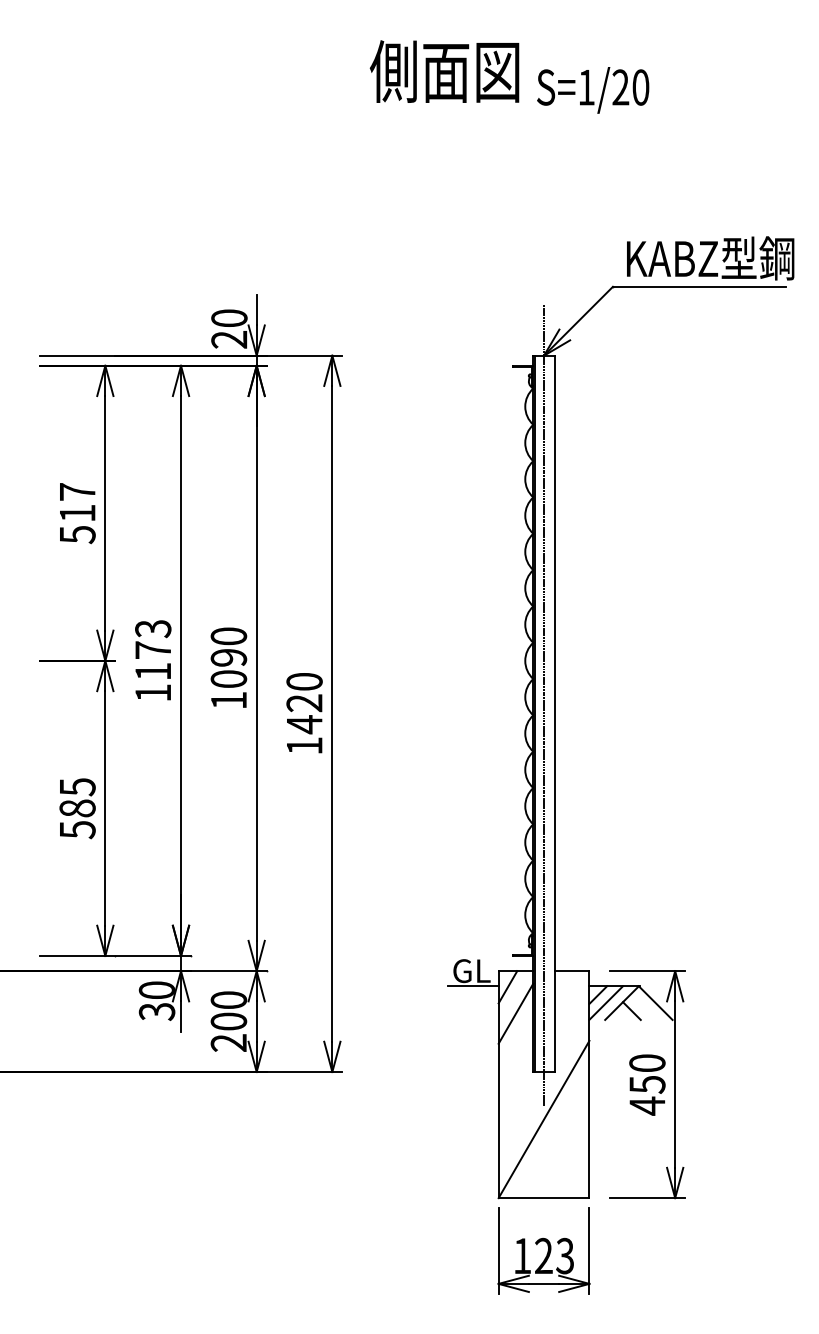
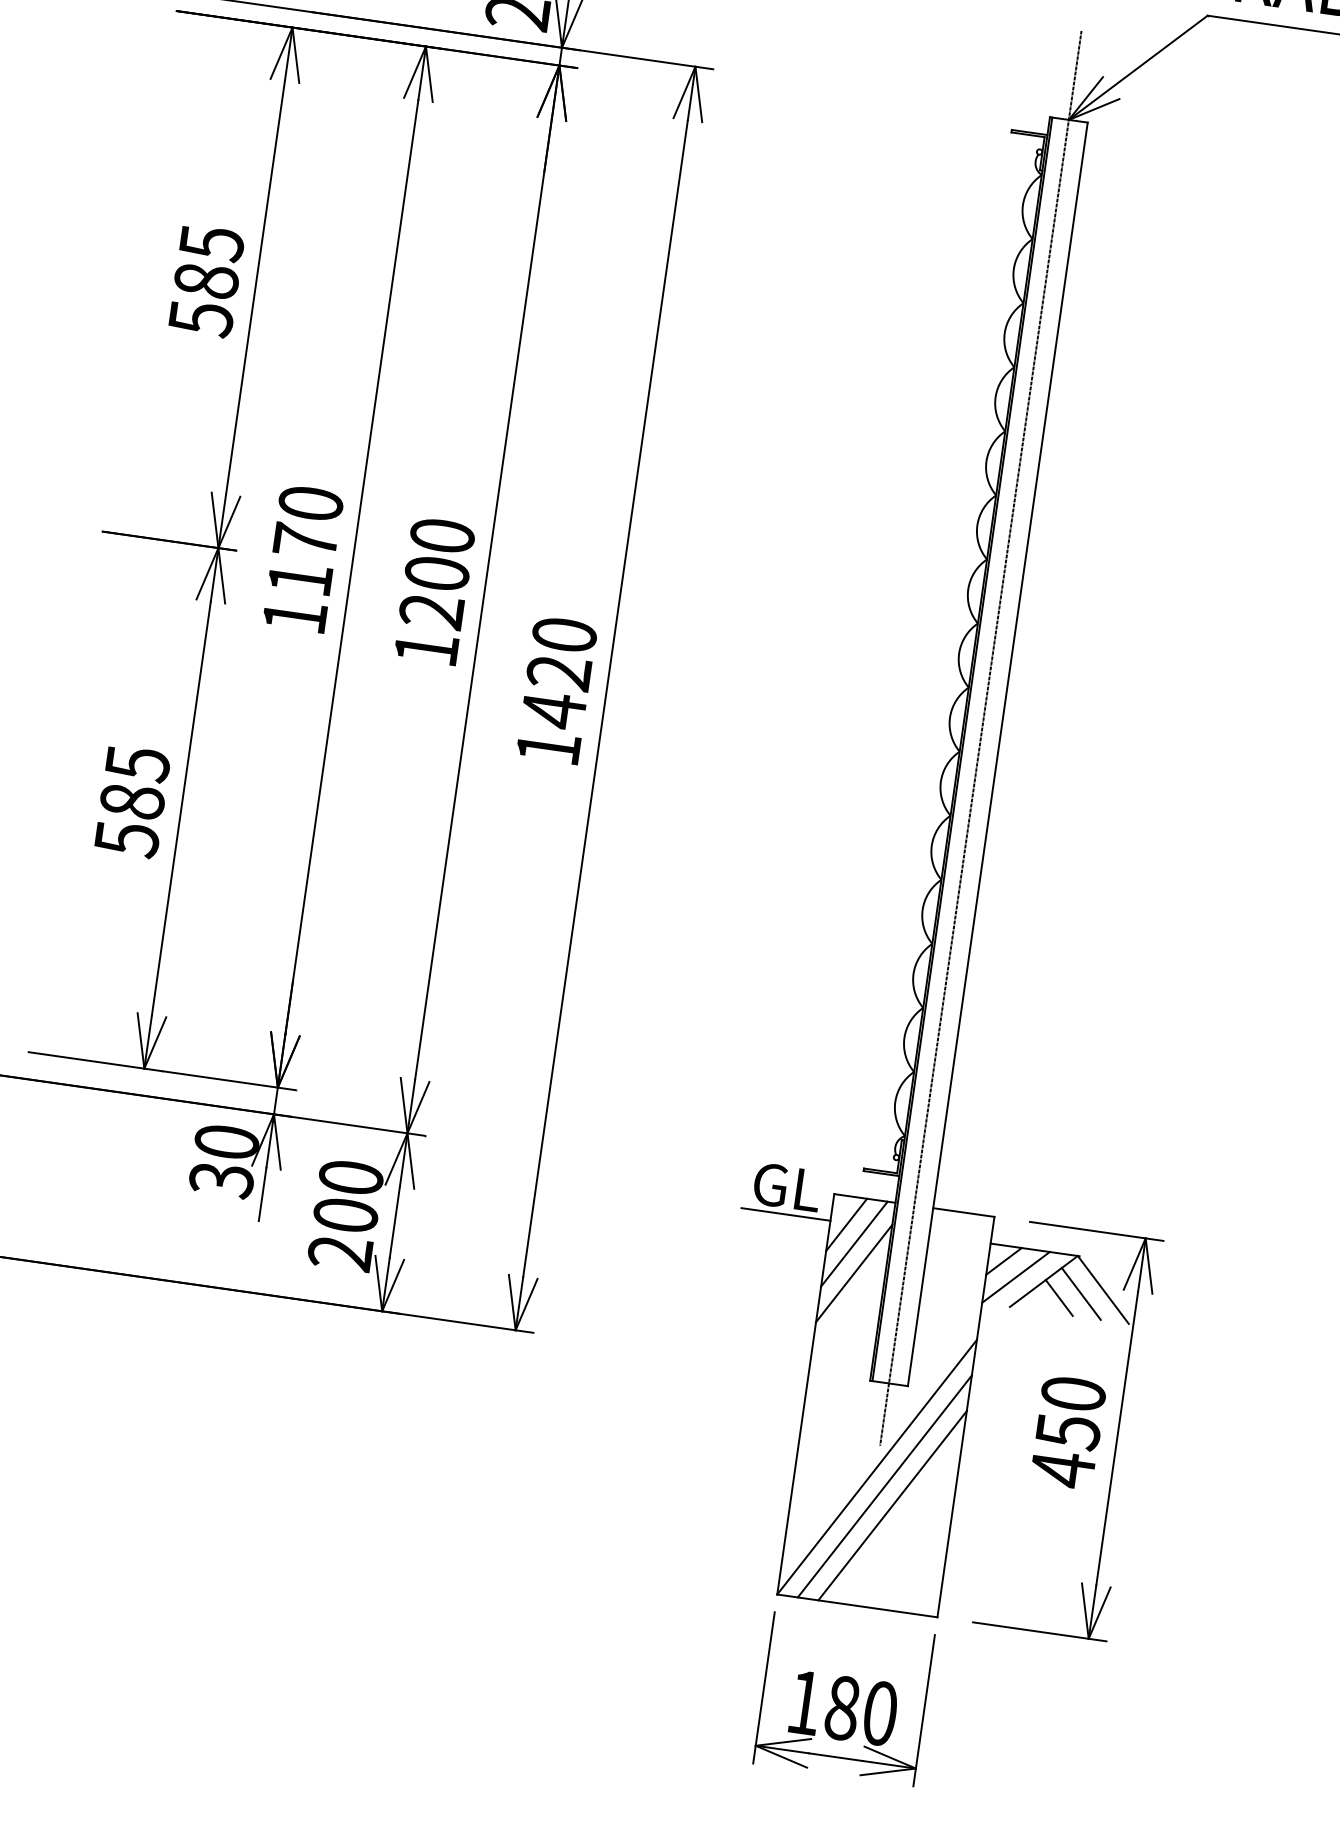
text: (77, 502) -> (209, 261), 517 -> 585
text: (153, 629) -> (311, 504), 1173 -> 1170
text: (228, 668) -> (433, 592), 1090 -> 1200
line: (513, 997) -> (853, 1244), added
line: (643, 1006) -> (1080, 1292), added
line: (549, 1129) -> (884, 1486), added
line: (555, 1139) -> (892, 1505), added
text: (554, 1255) -> (861, 1709), 123 -> 180

